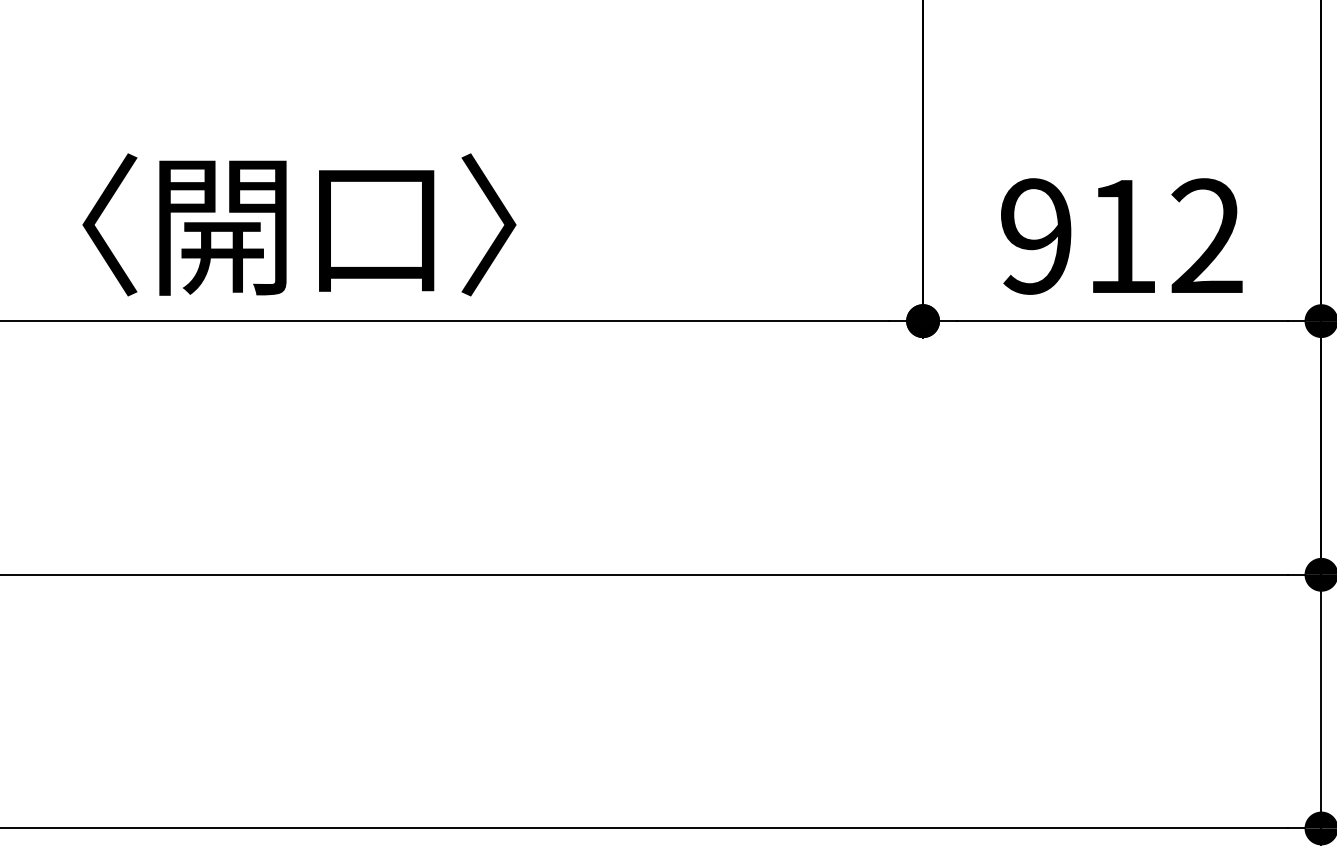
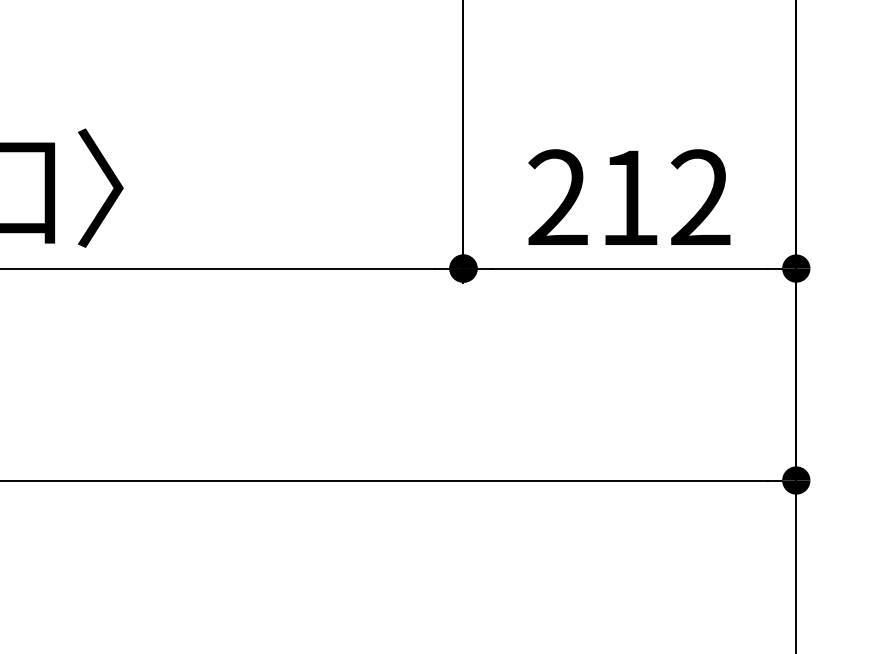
text: (1035, 236) -> (557, 197), 912 -> 212

